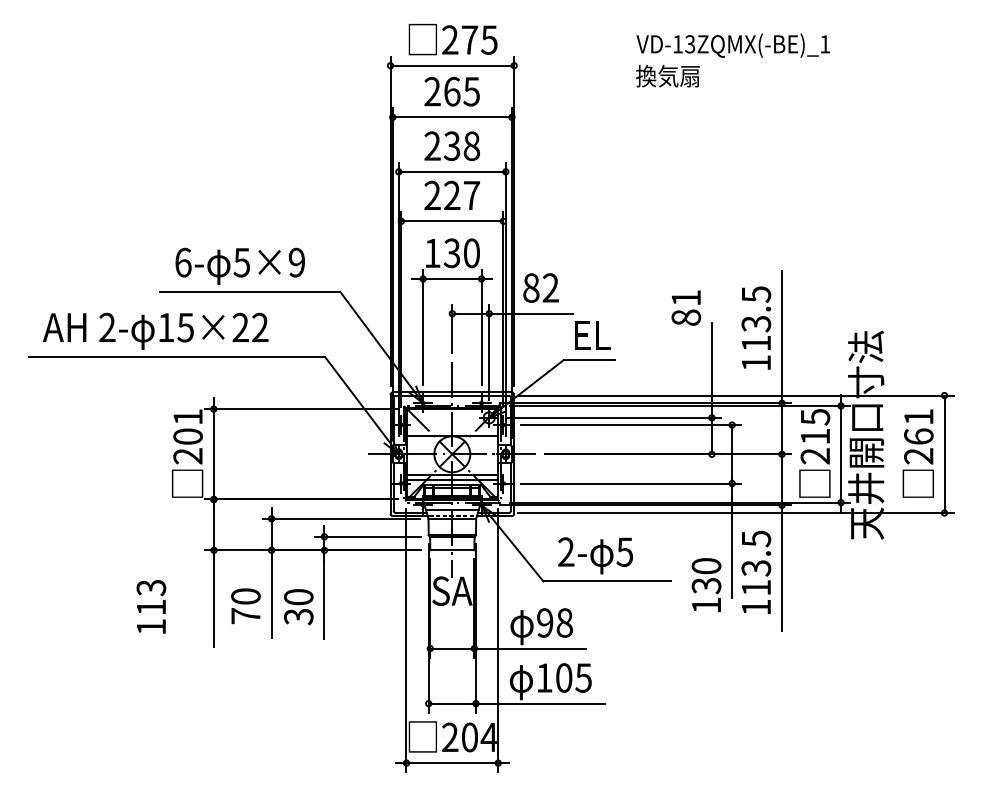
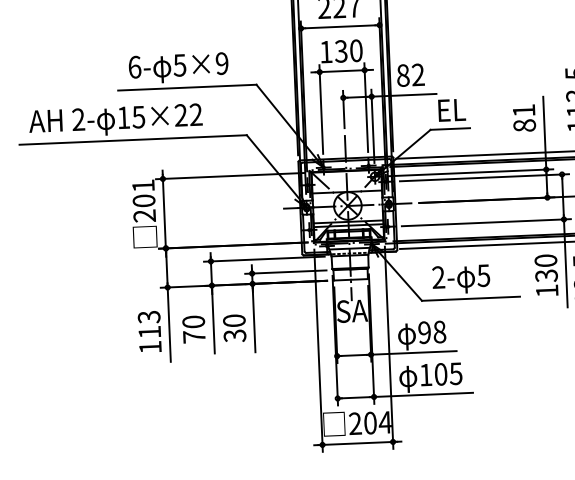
text: (686, 307) -> (524, 117), moved
text: (706, 584) -> (546, 274), moved
text: (151, 606) -> (149, 331), moved

